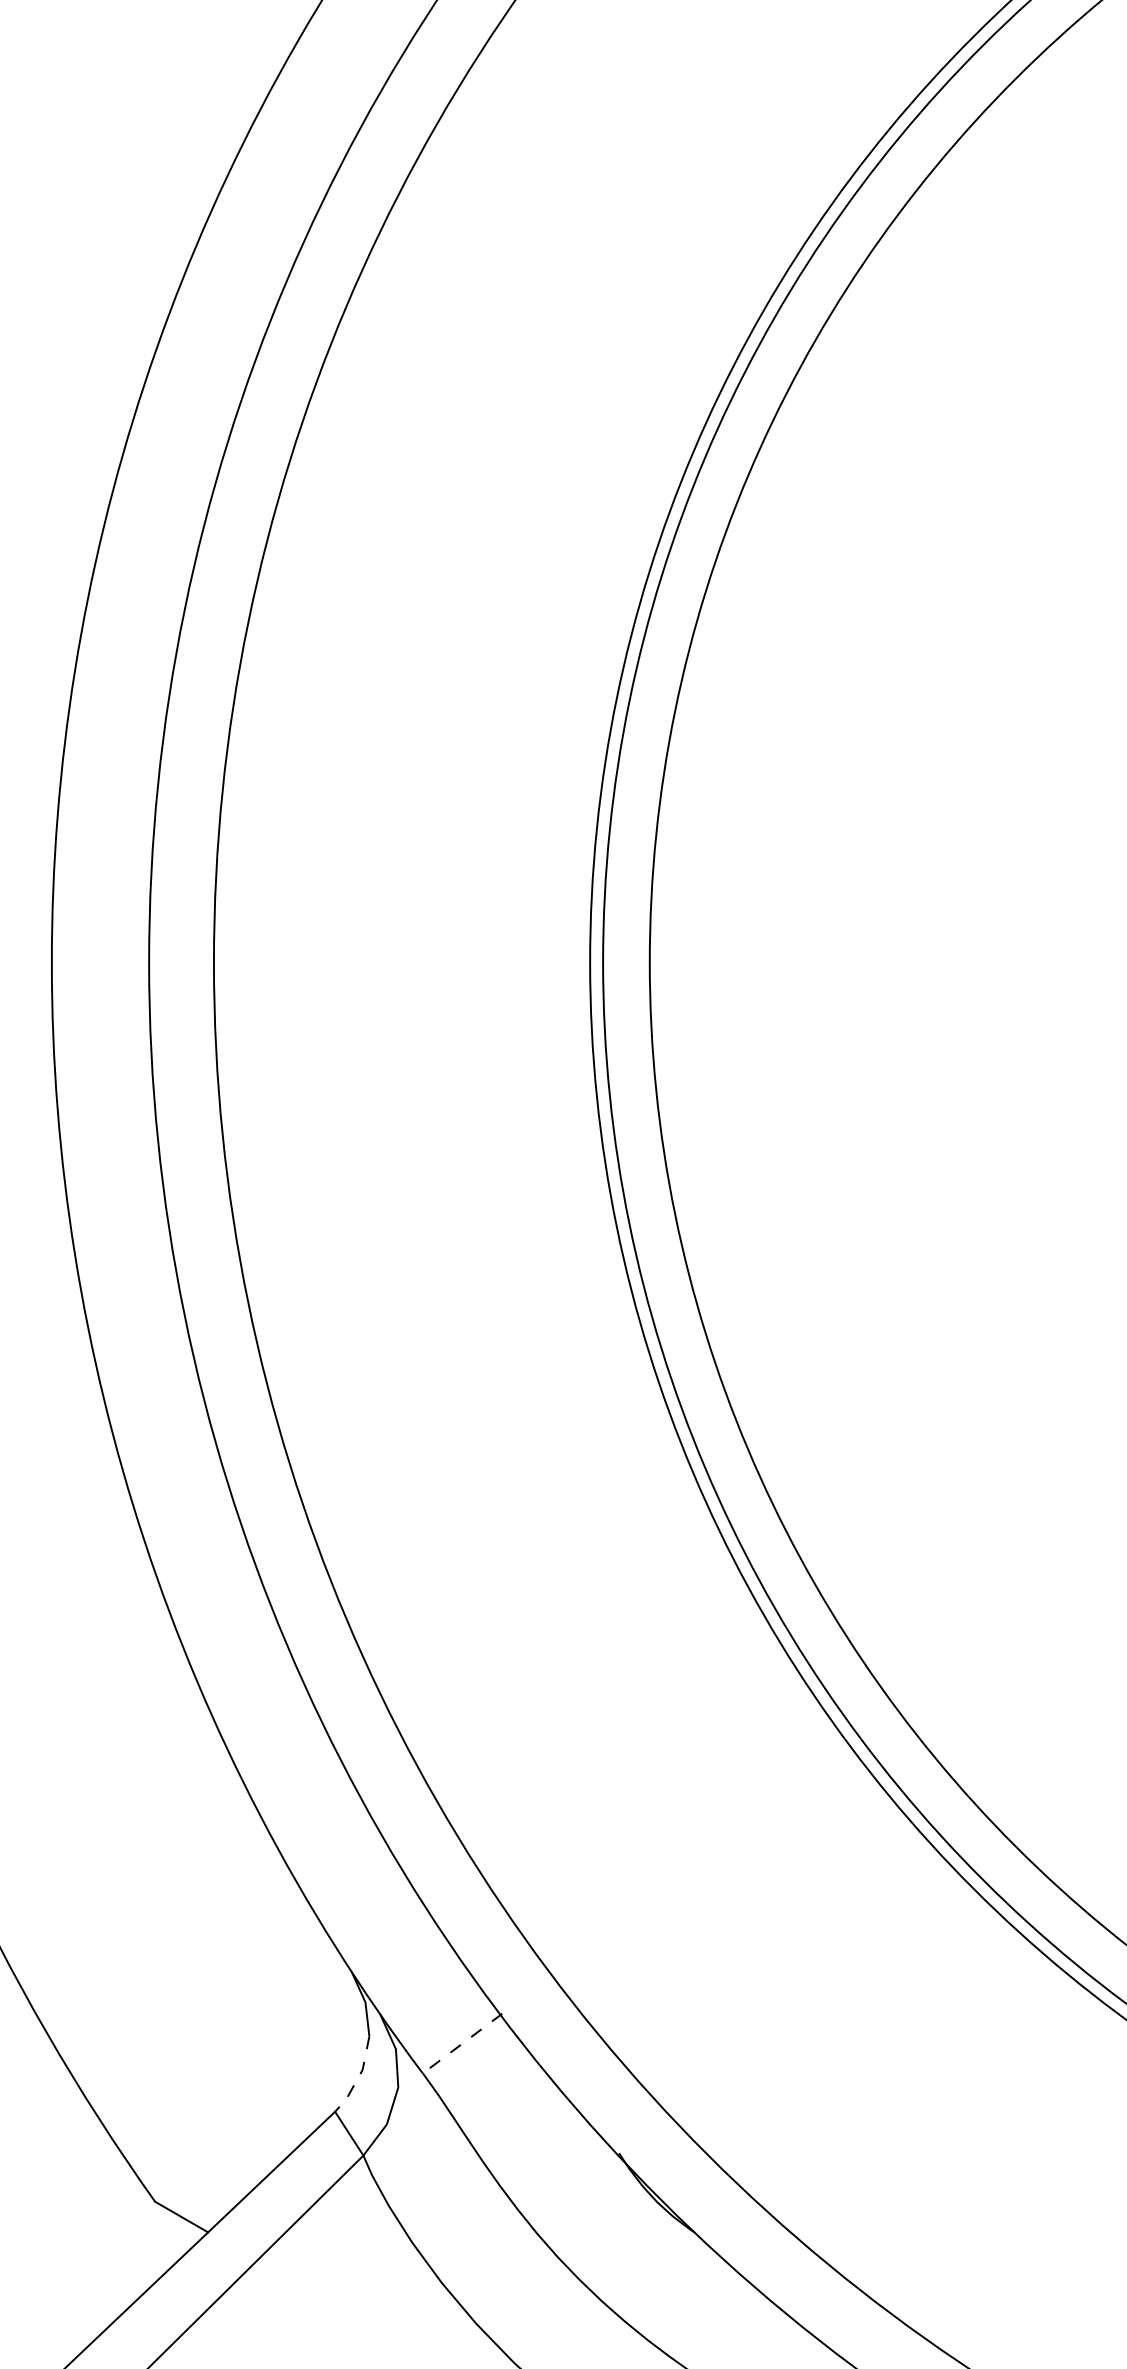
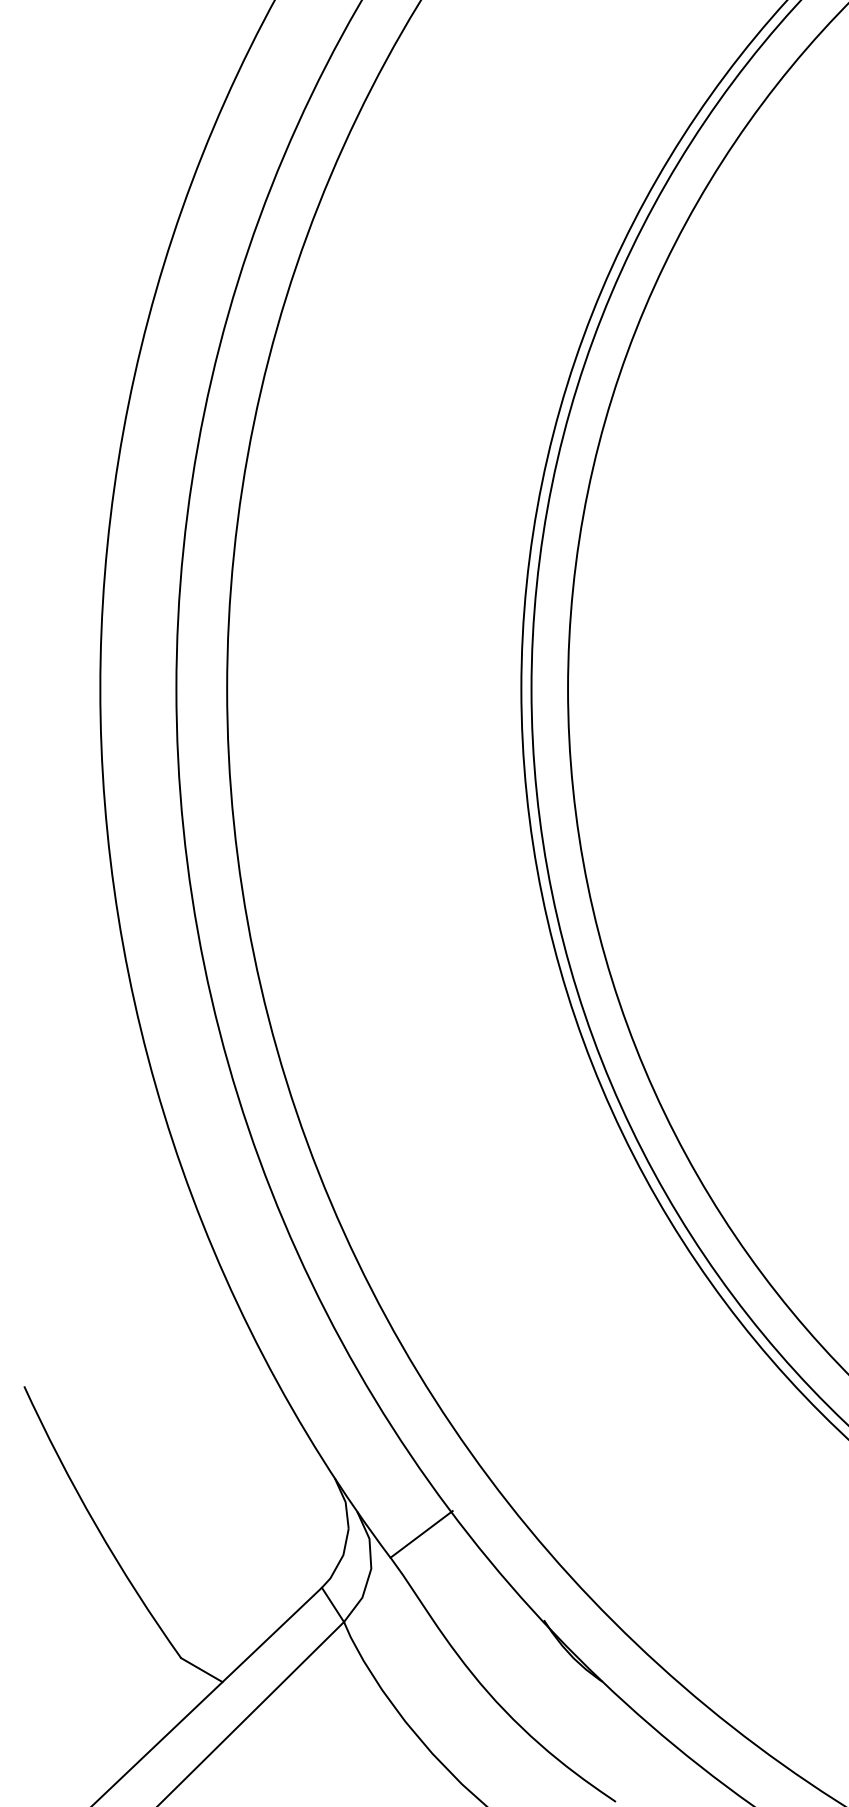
line: (462, 2043) -> (421, 1534), dashed -> solid
line: (358, 2077) -> (340, 1560), dashed -> solid

